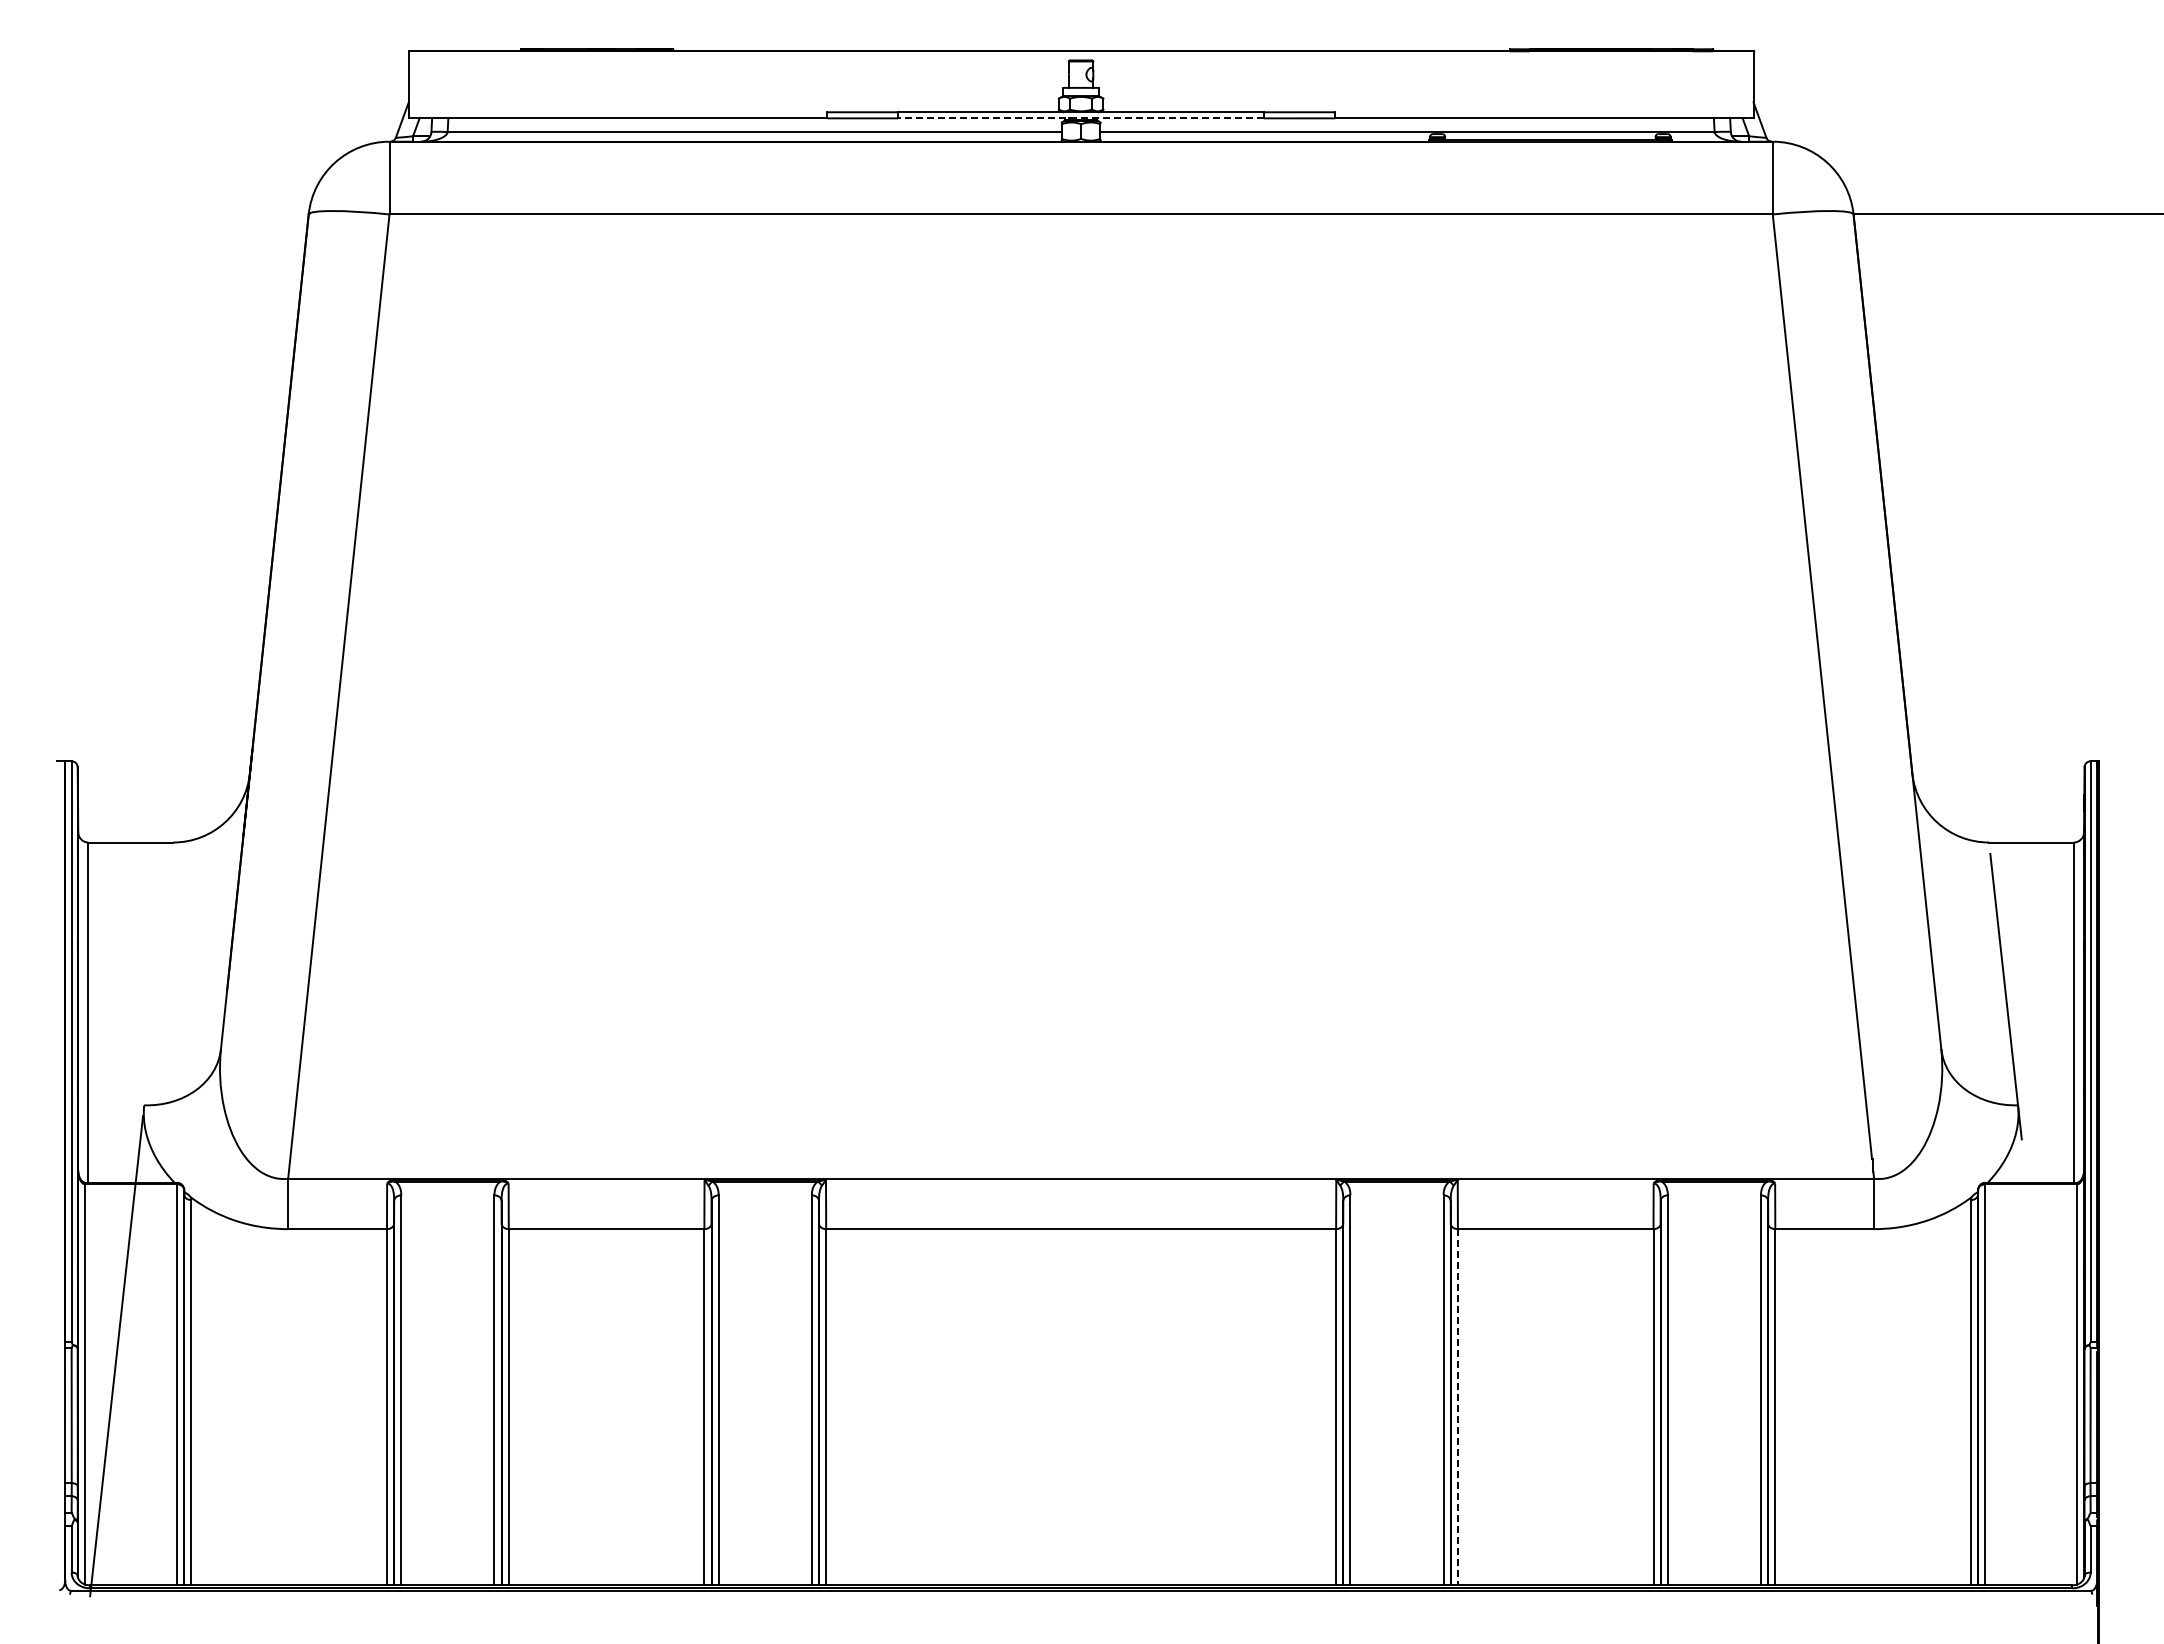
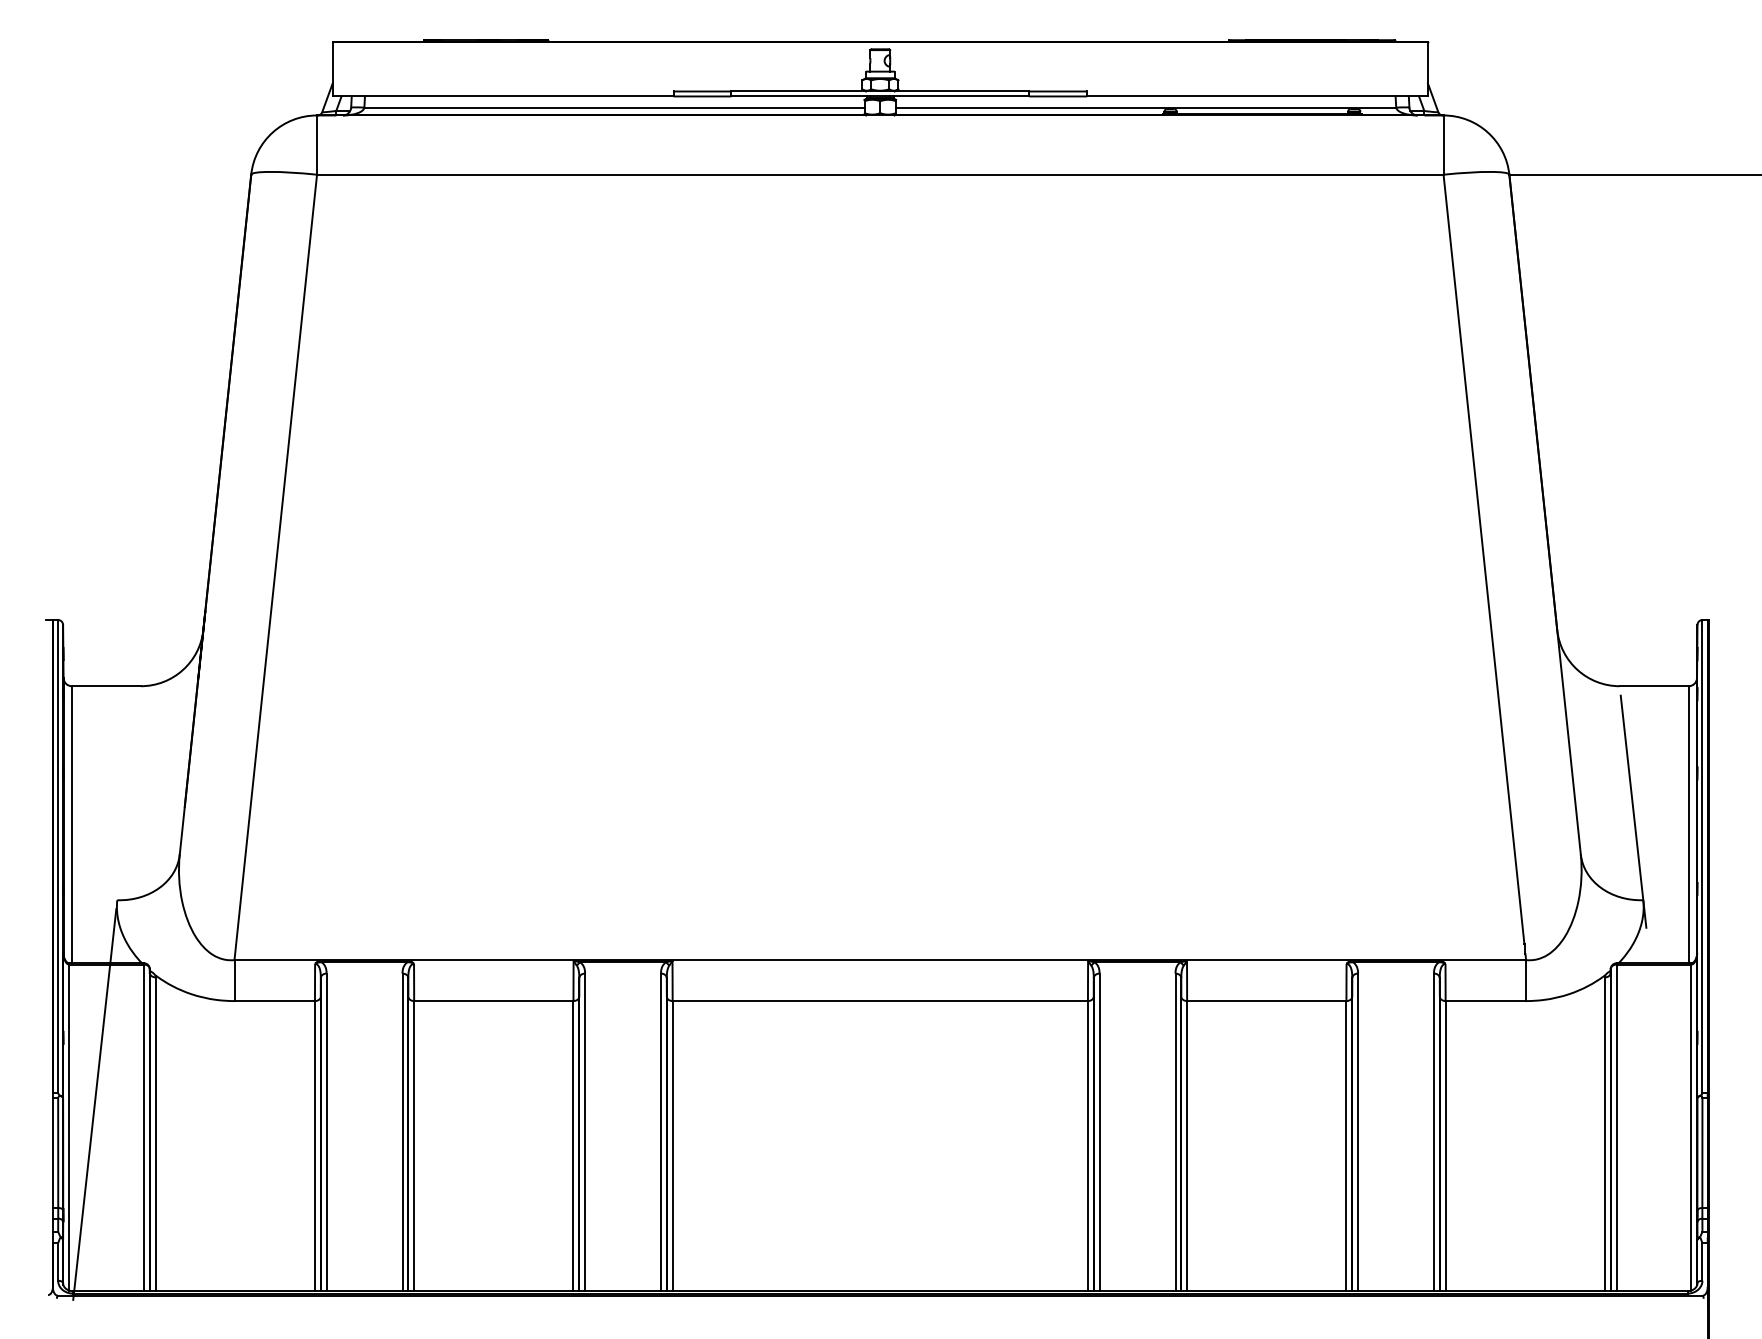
line: (1081, 118) -> (880, 96), dashed -> solid
line: (1457, 1407) -> (1186, 1146), dashed -> solid

